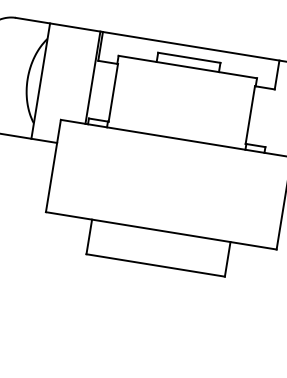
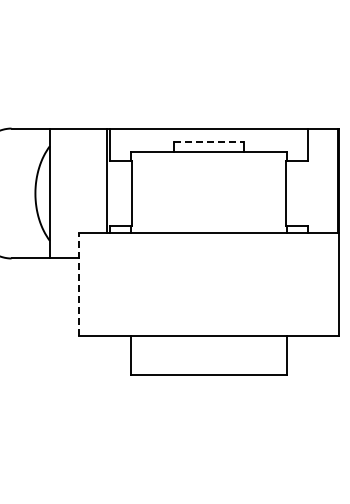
line: (189, 57) -> (209, 141), solid -> dashed
line: (53, 166) -> (79, 284), solid -> dashed

